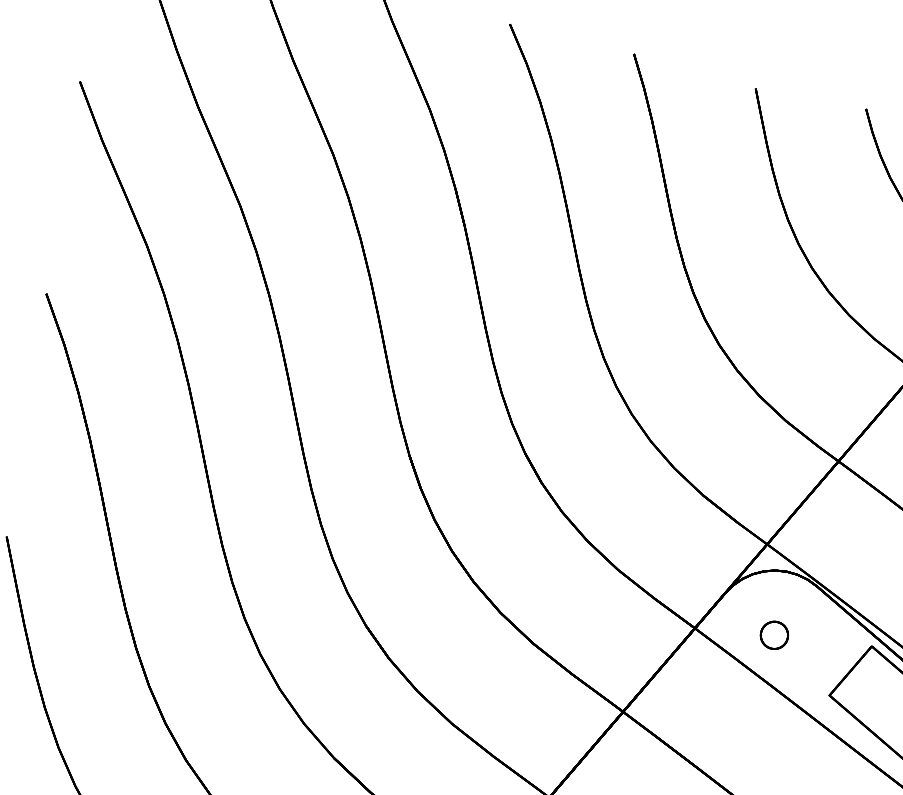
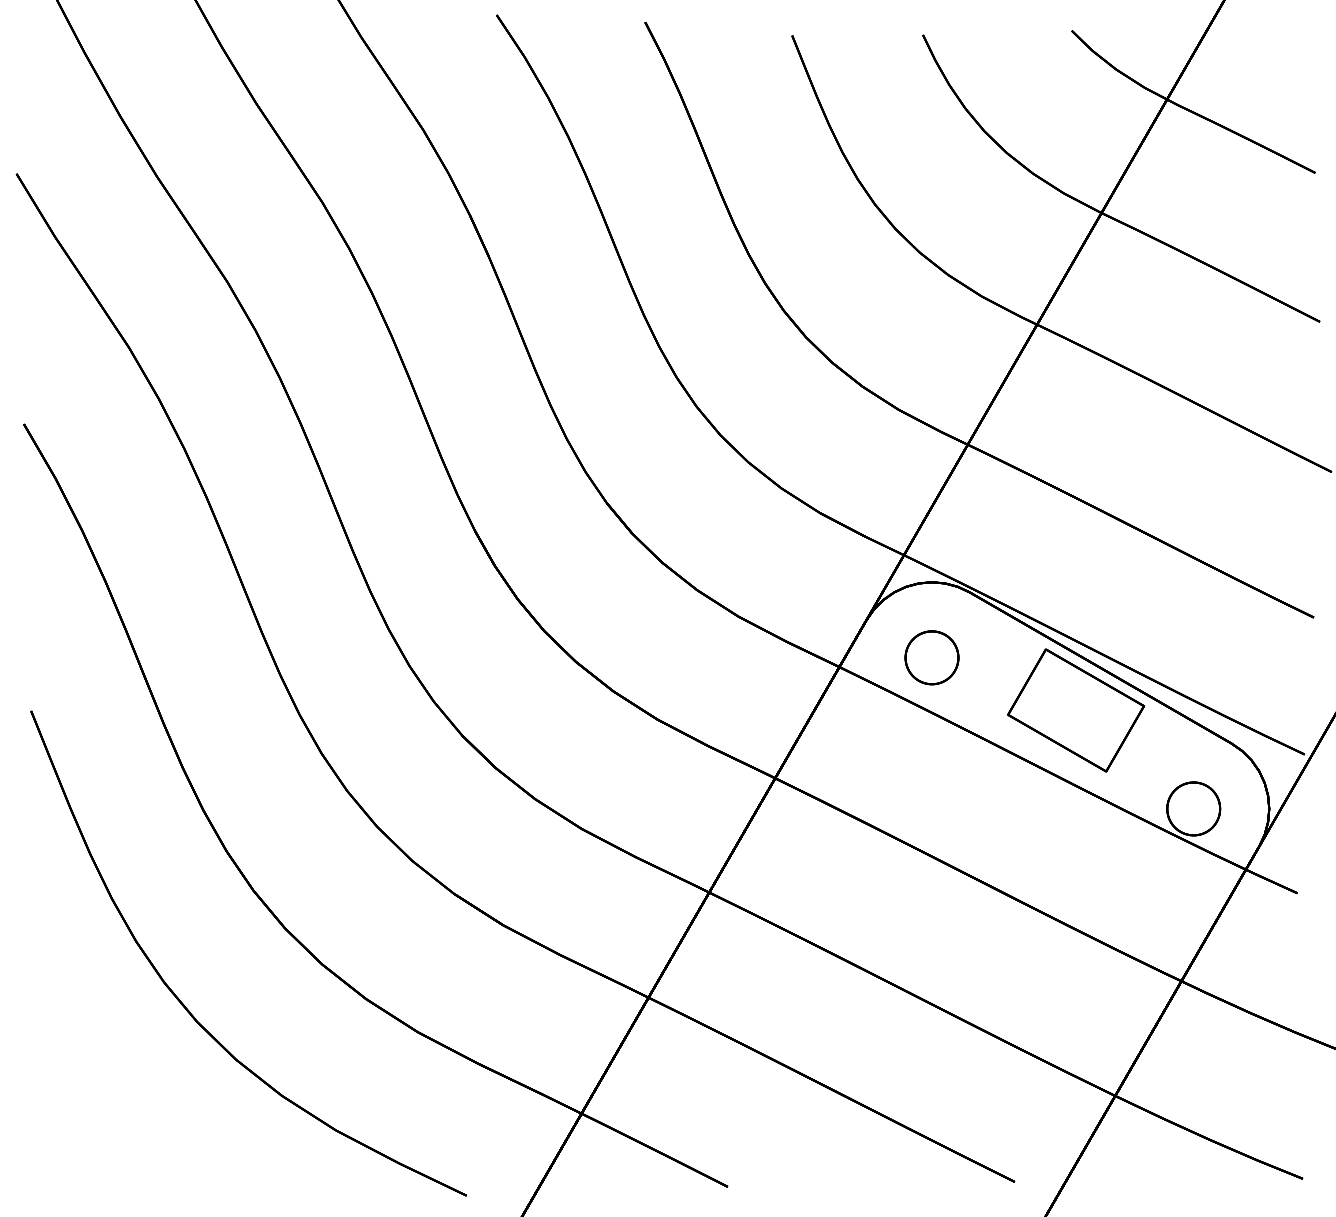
part: (774, 634) -> (931, 657), size x1.67

